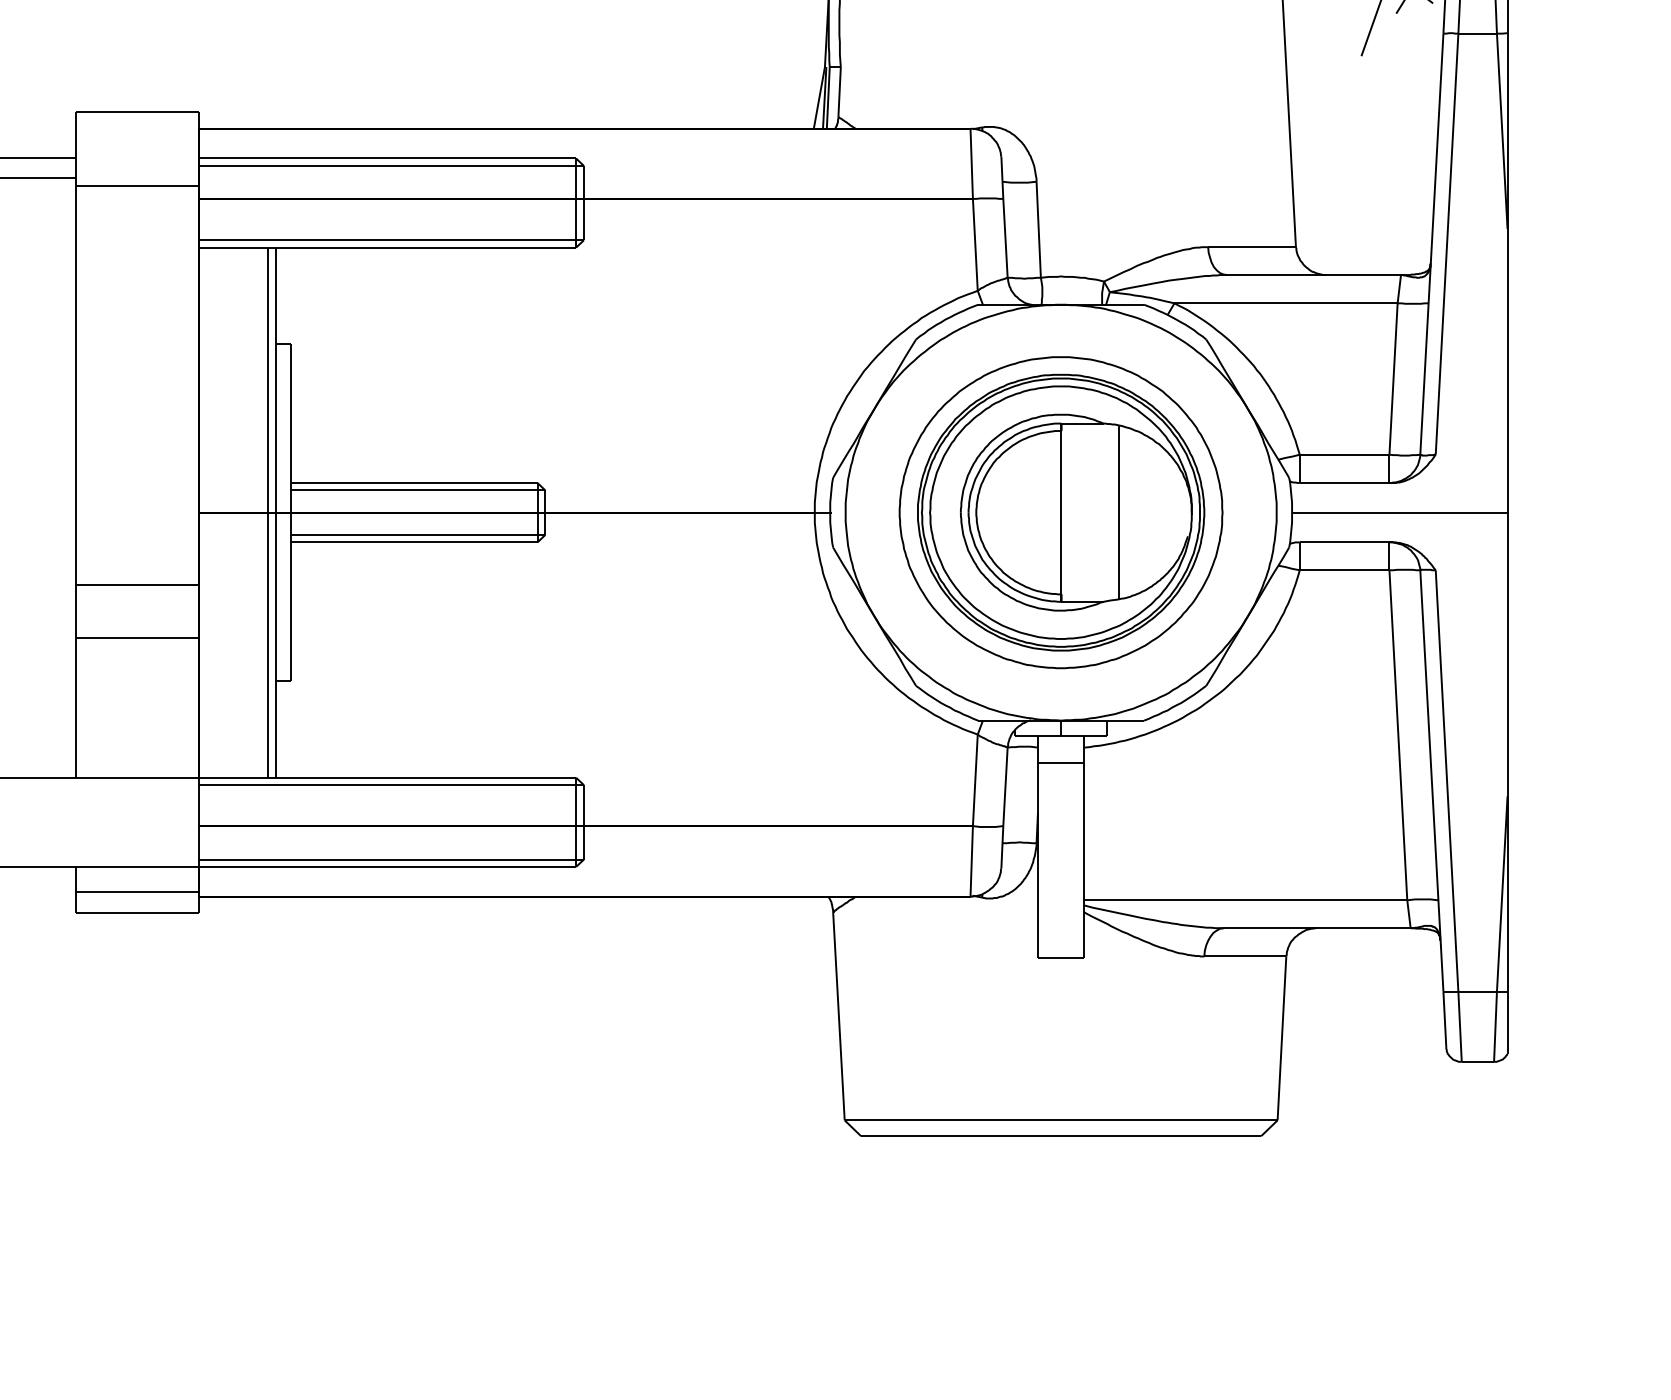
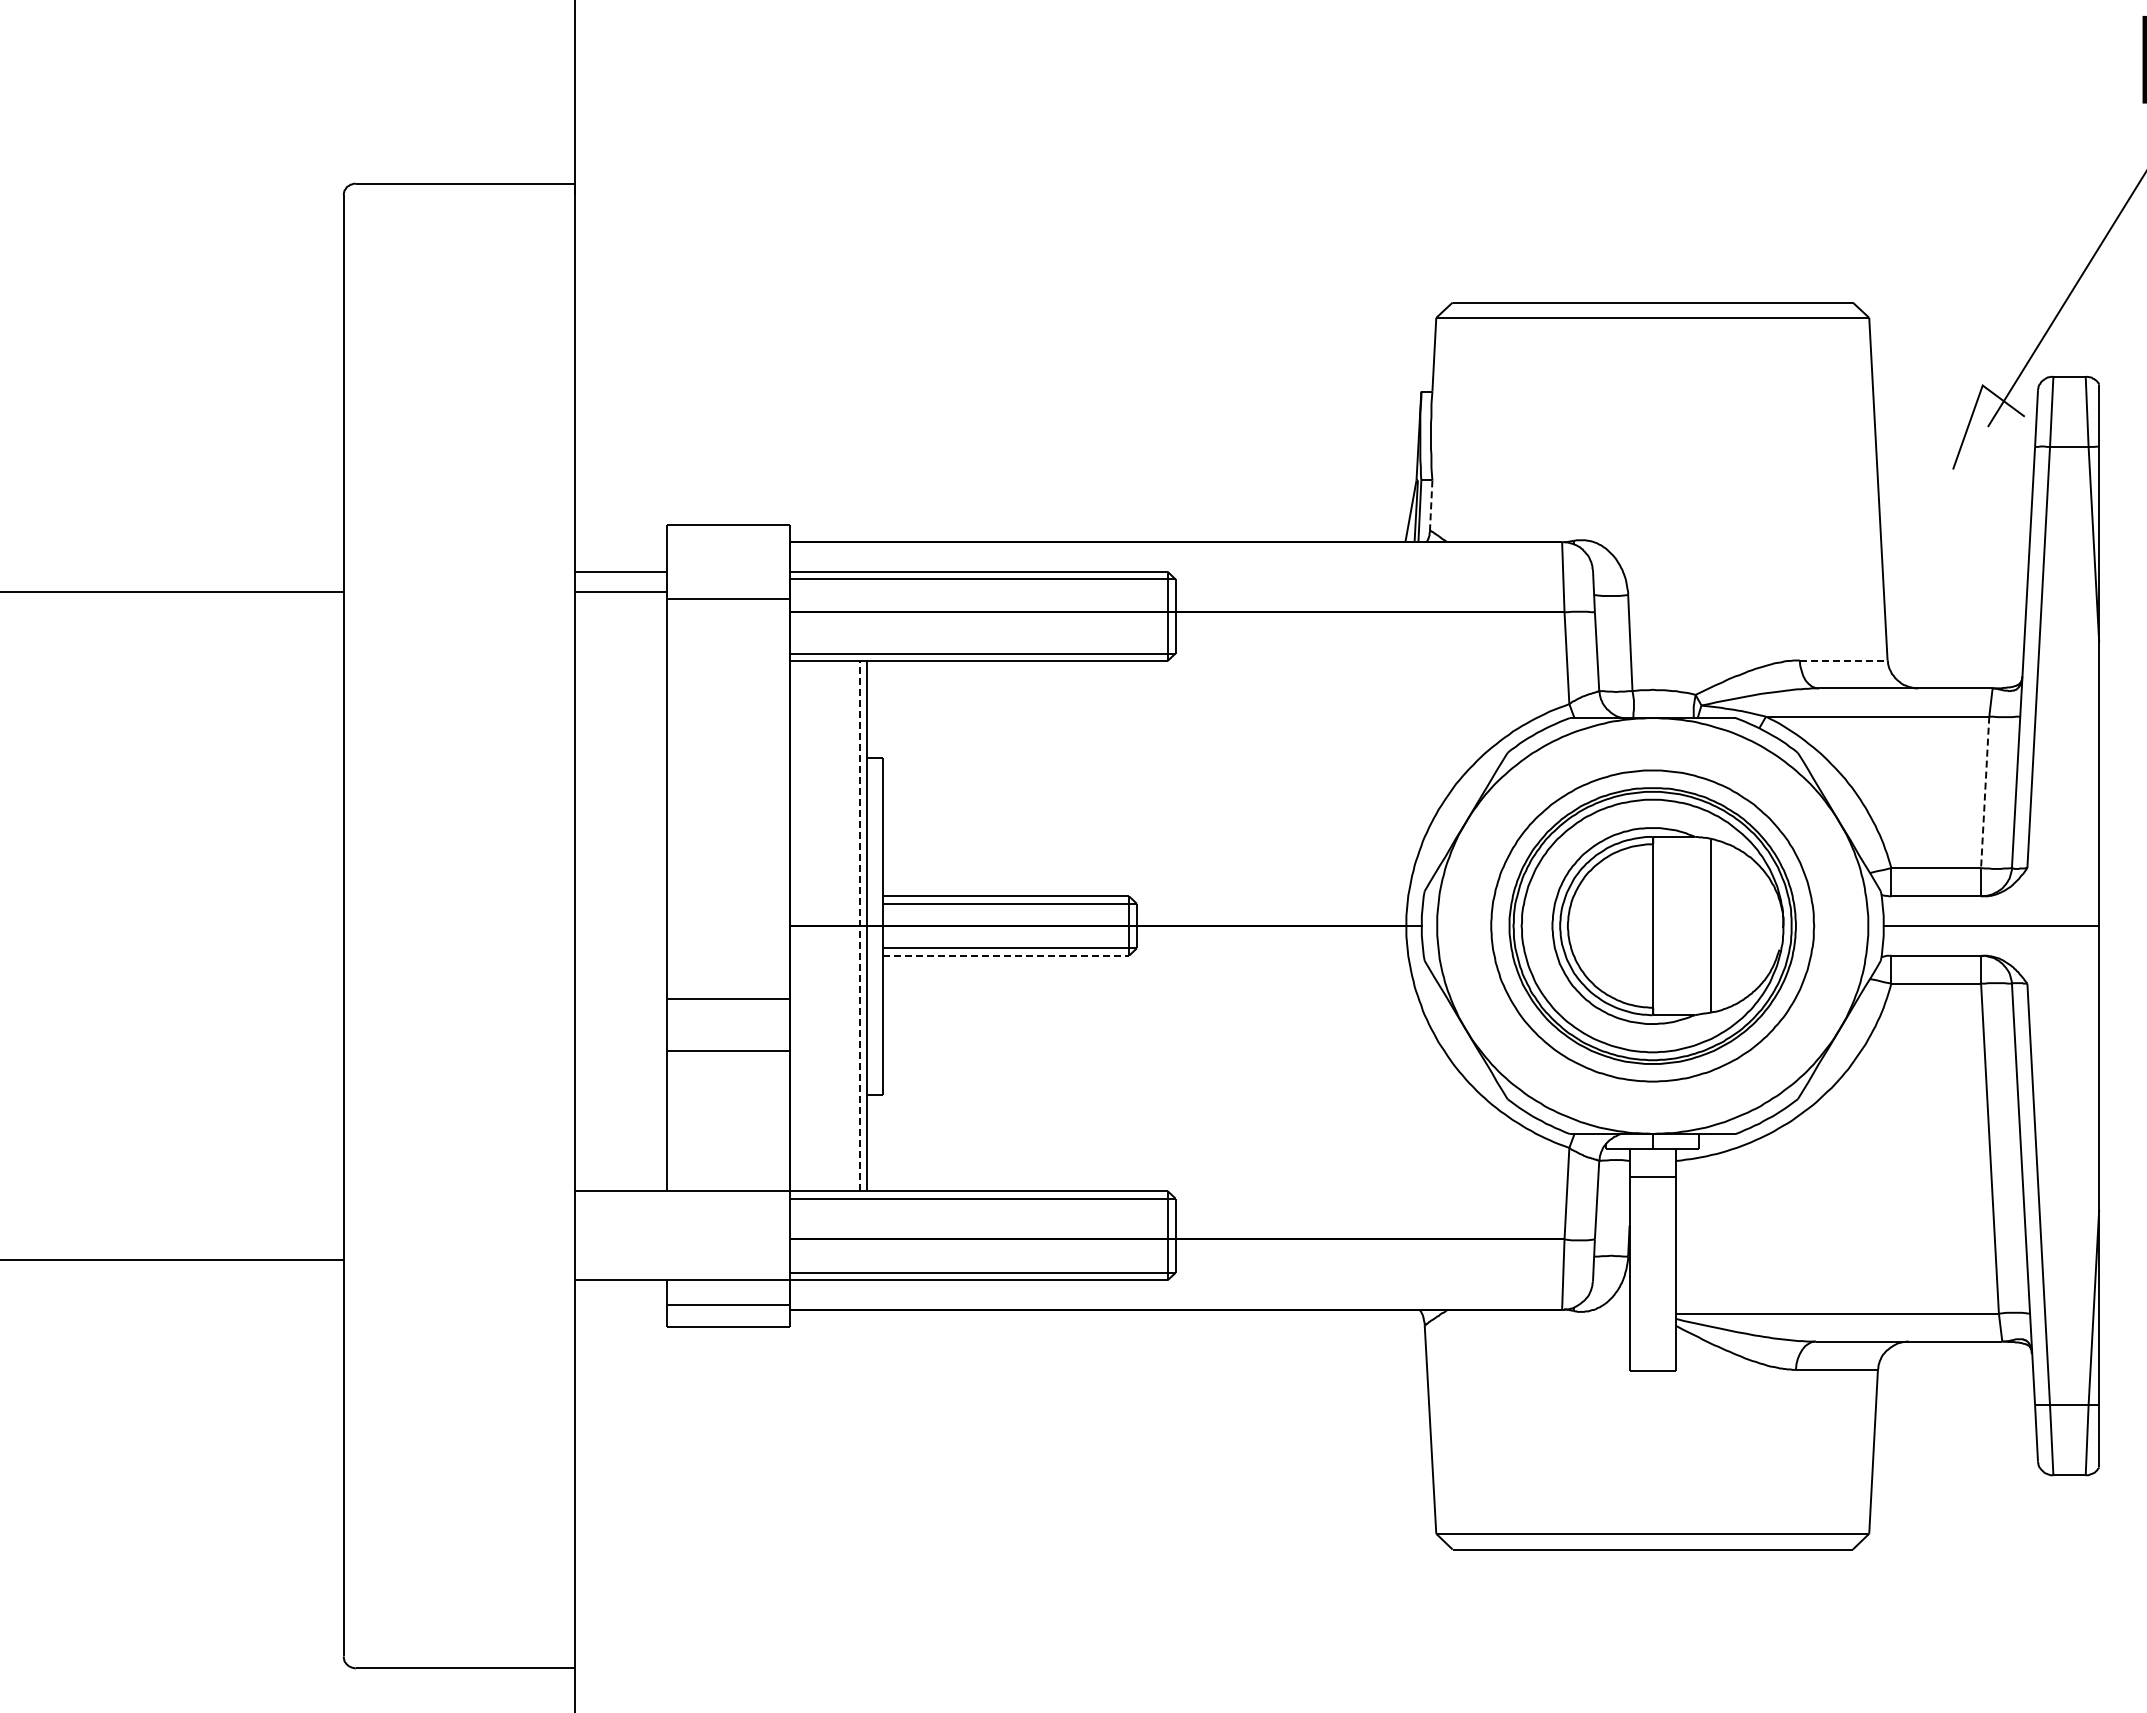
line: (839, 92) -> (1431, 505), solid -> dashed
line: (1251, 247) -> (1843, 660), solid -> dashed
line: (1393, 379) -> (1985, 792), solid -> dashed
line: (267, 512) -> (859, 925), solid -> dashed
line: (414, 542) -> (1006, 955), solid -> dashed

